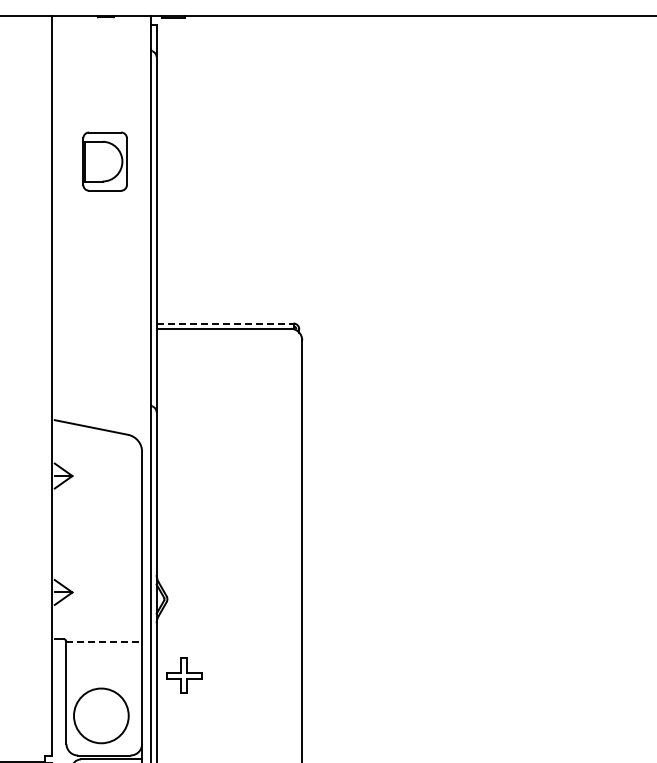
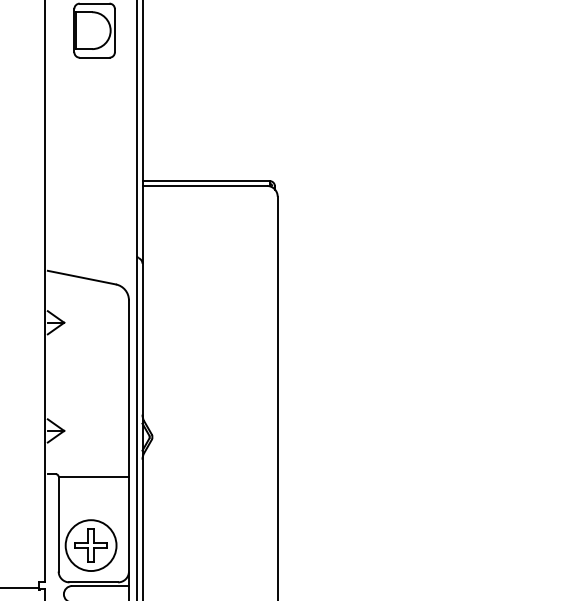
line: (225, 323) -> (206, 181), dashed -> solid
line: (104, 641) -> (94, 476), dashed -> solid
part: (184, 675) -> (91, 545), moved

